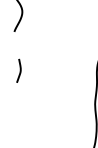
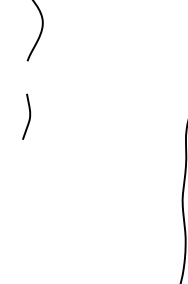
curve: (19, 70) -> (27, 116), moved

